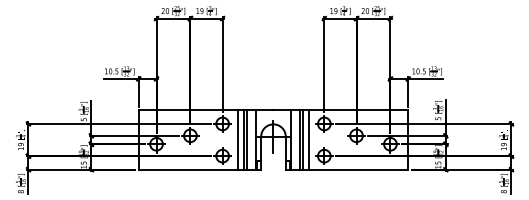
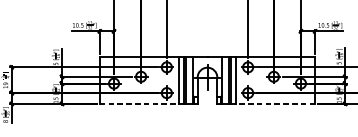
line: (188, 169) -> (139, 103), solid -> dashed
line: (358, 169) -> (275, 103), solid -> dashed

